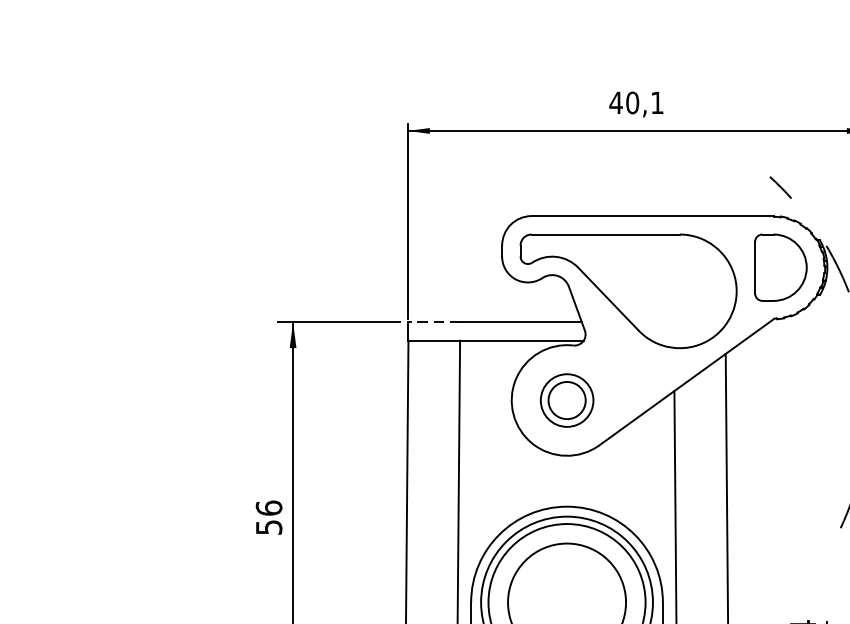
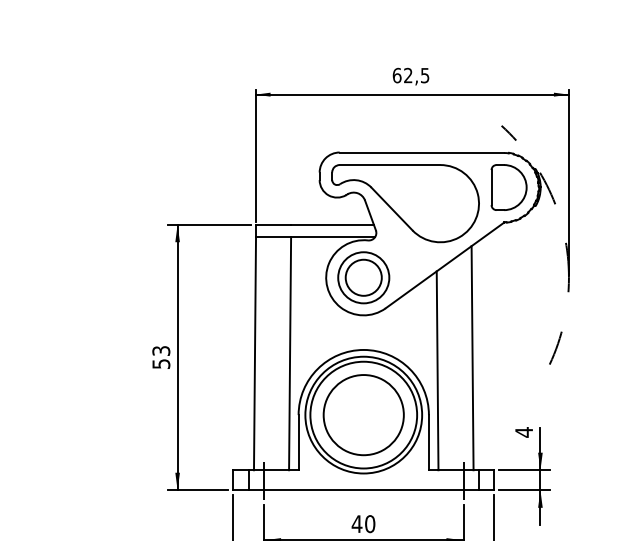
text: (635, 102) -> (410, 75), 40,1 -> 62,5
line: (434, 322) -> (273, 224), dashed -> solid
part: (566, 400) -> (363, 277), size x1.43
text: (269, 507) -> (161, 350), 56 -> 53

